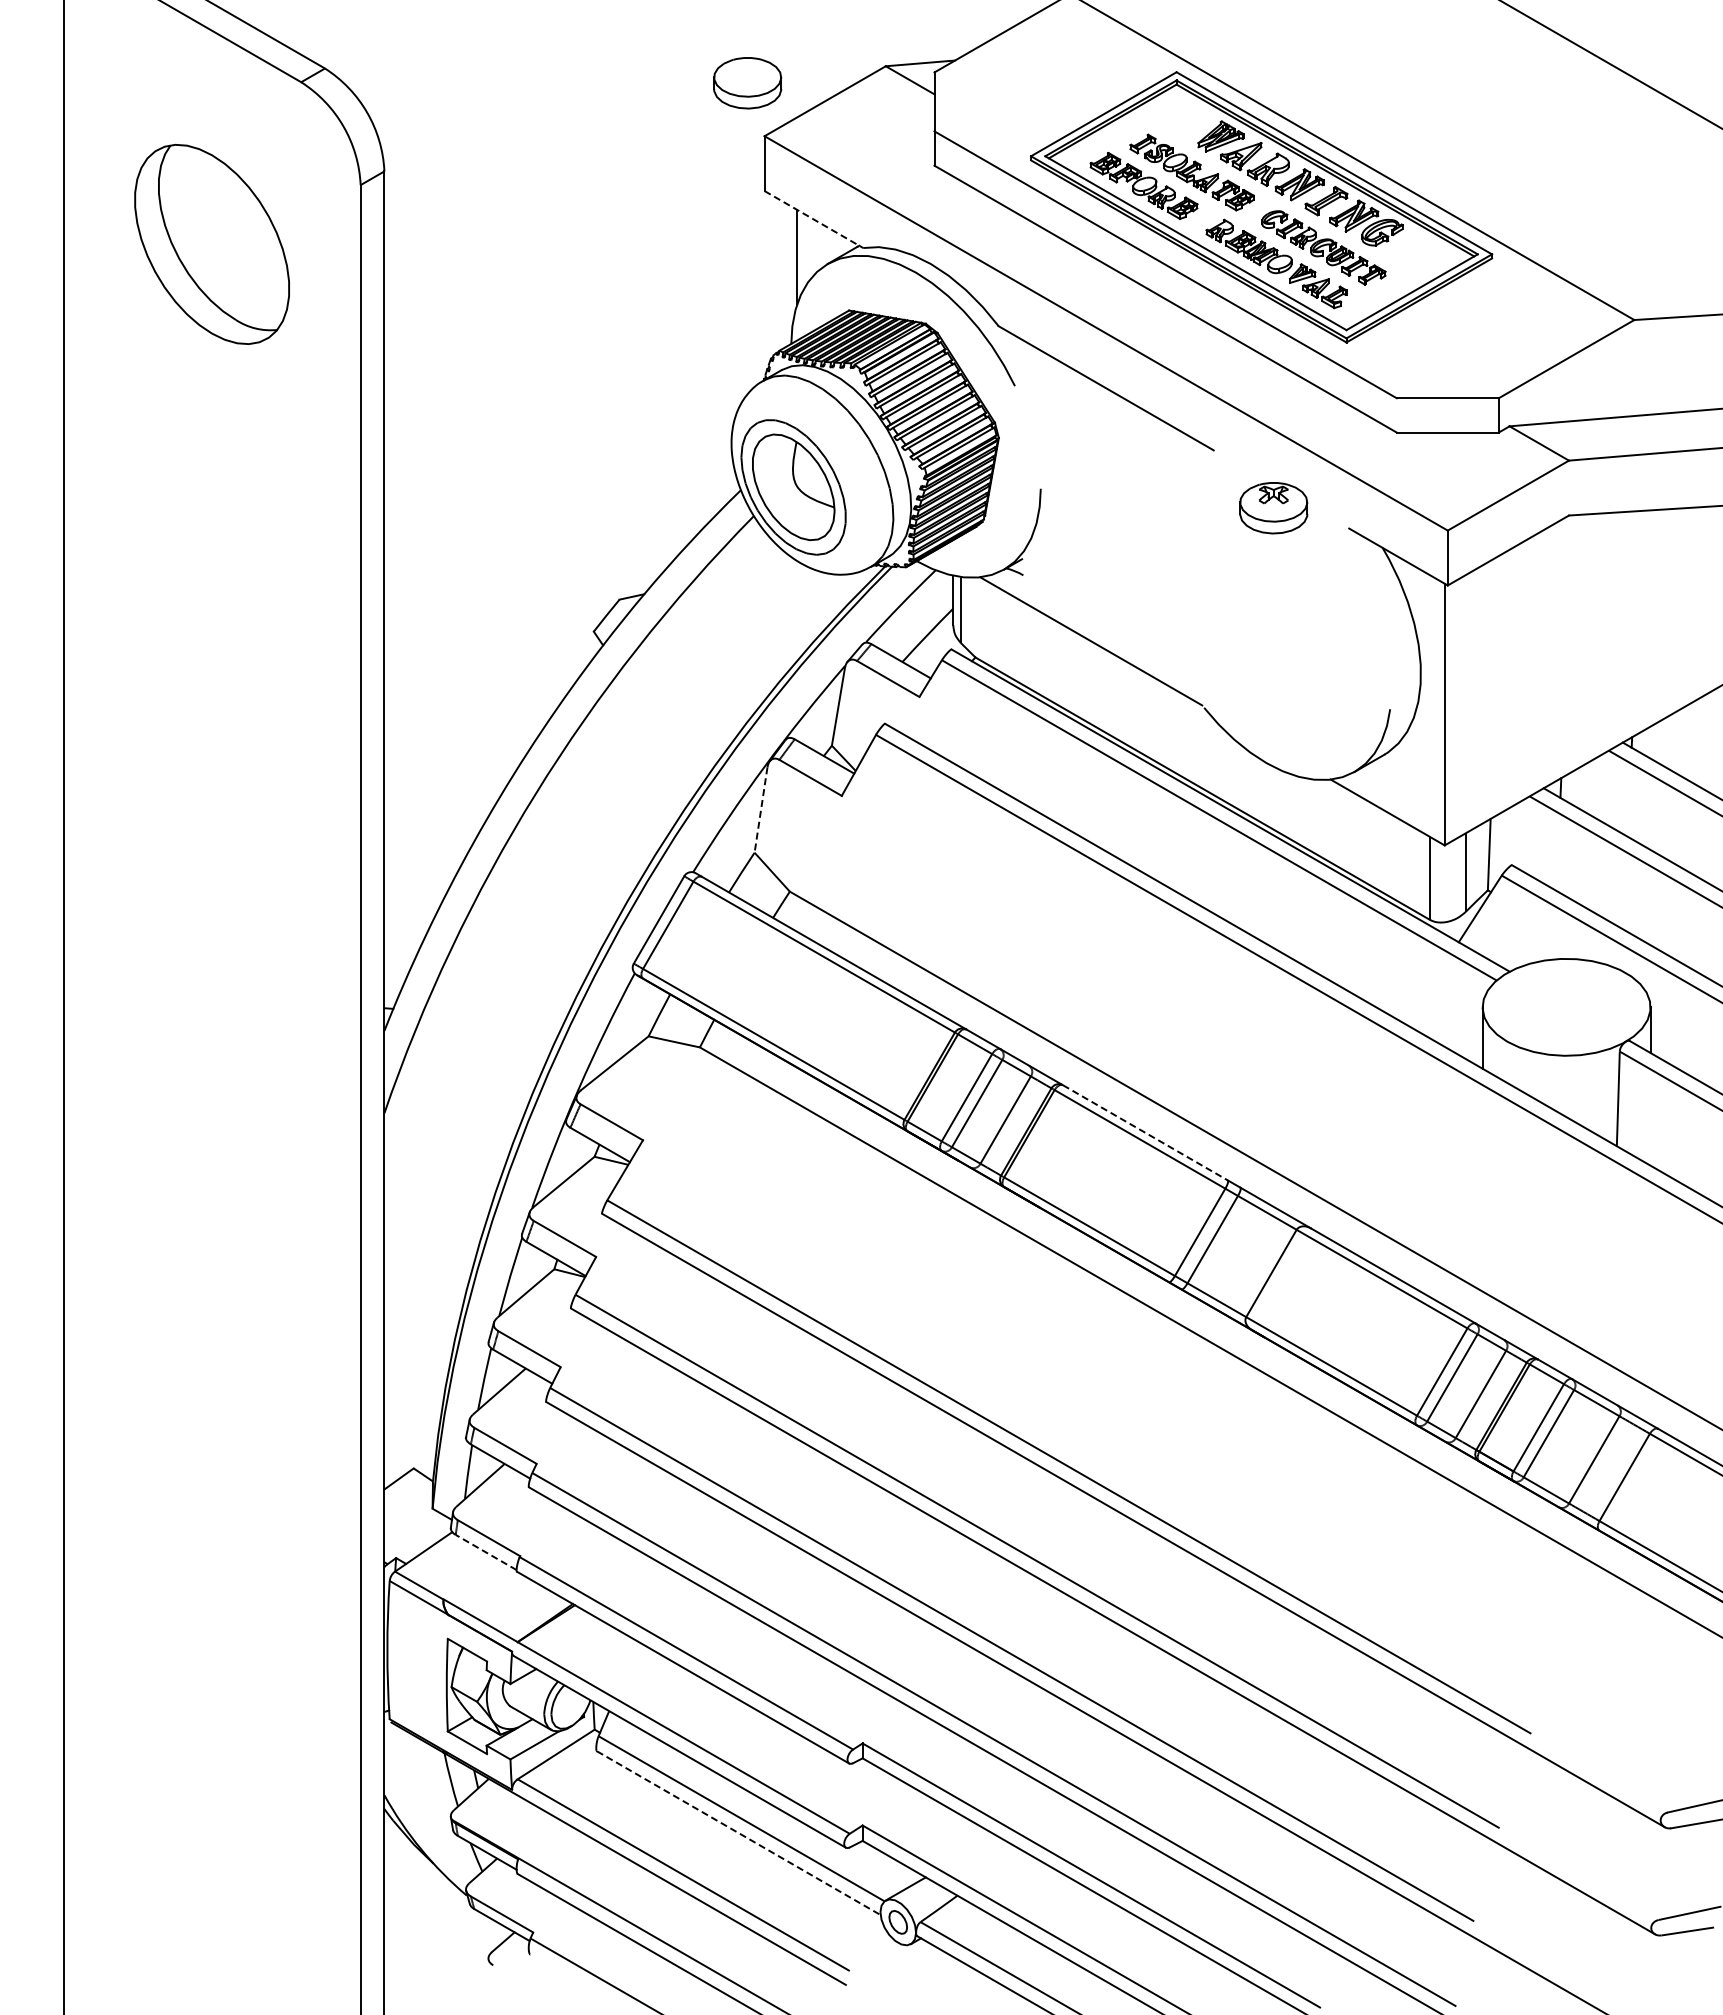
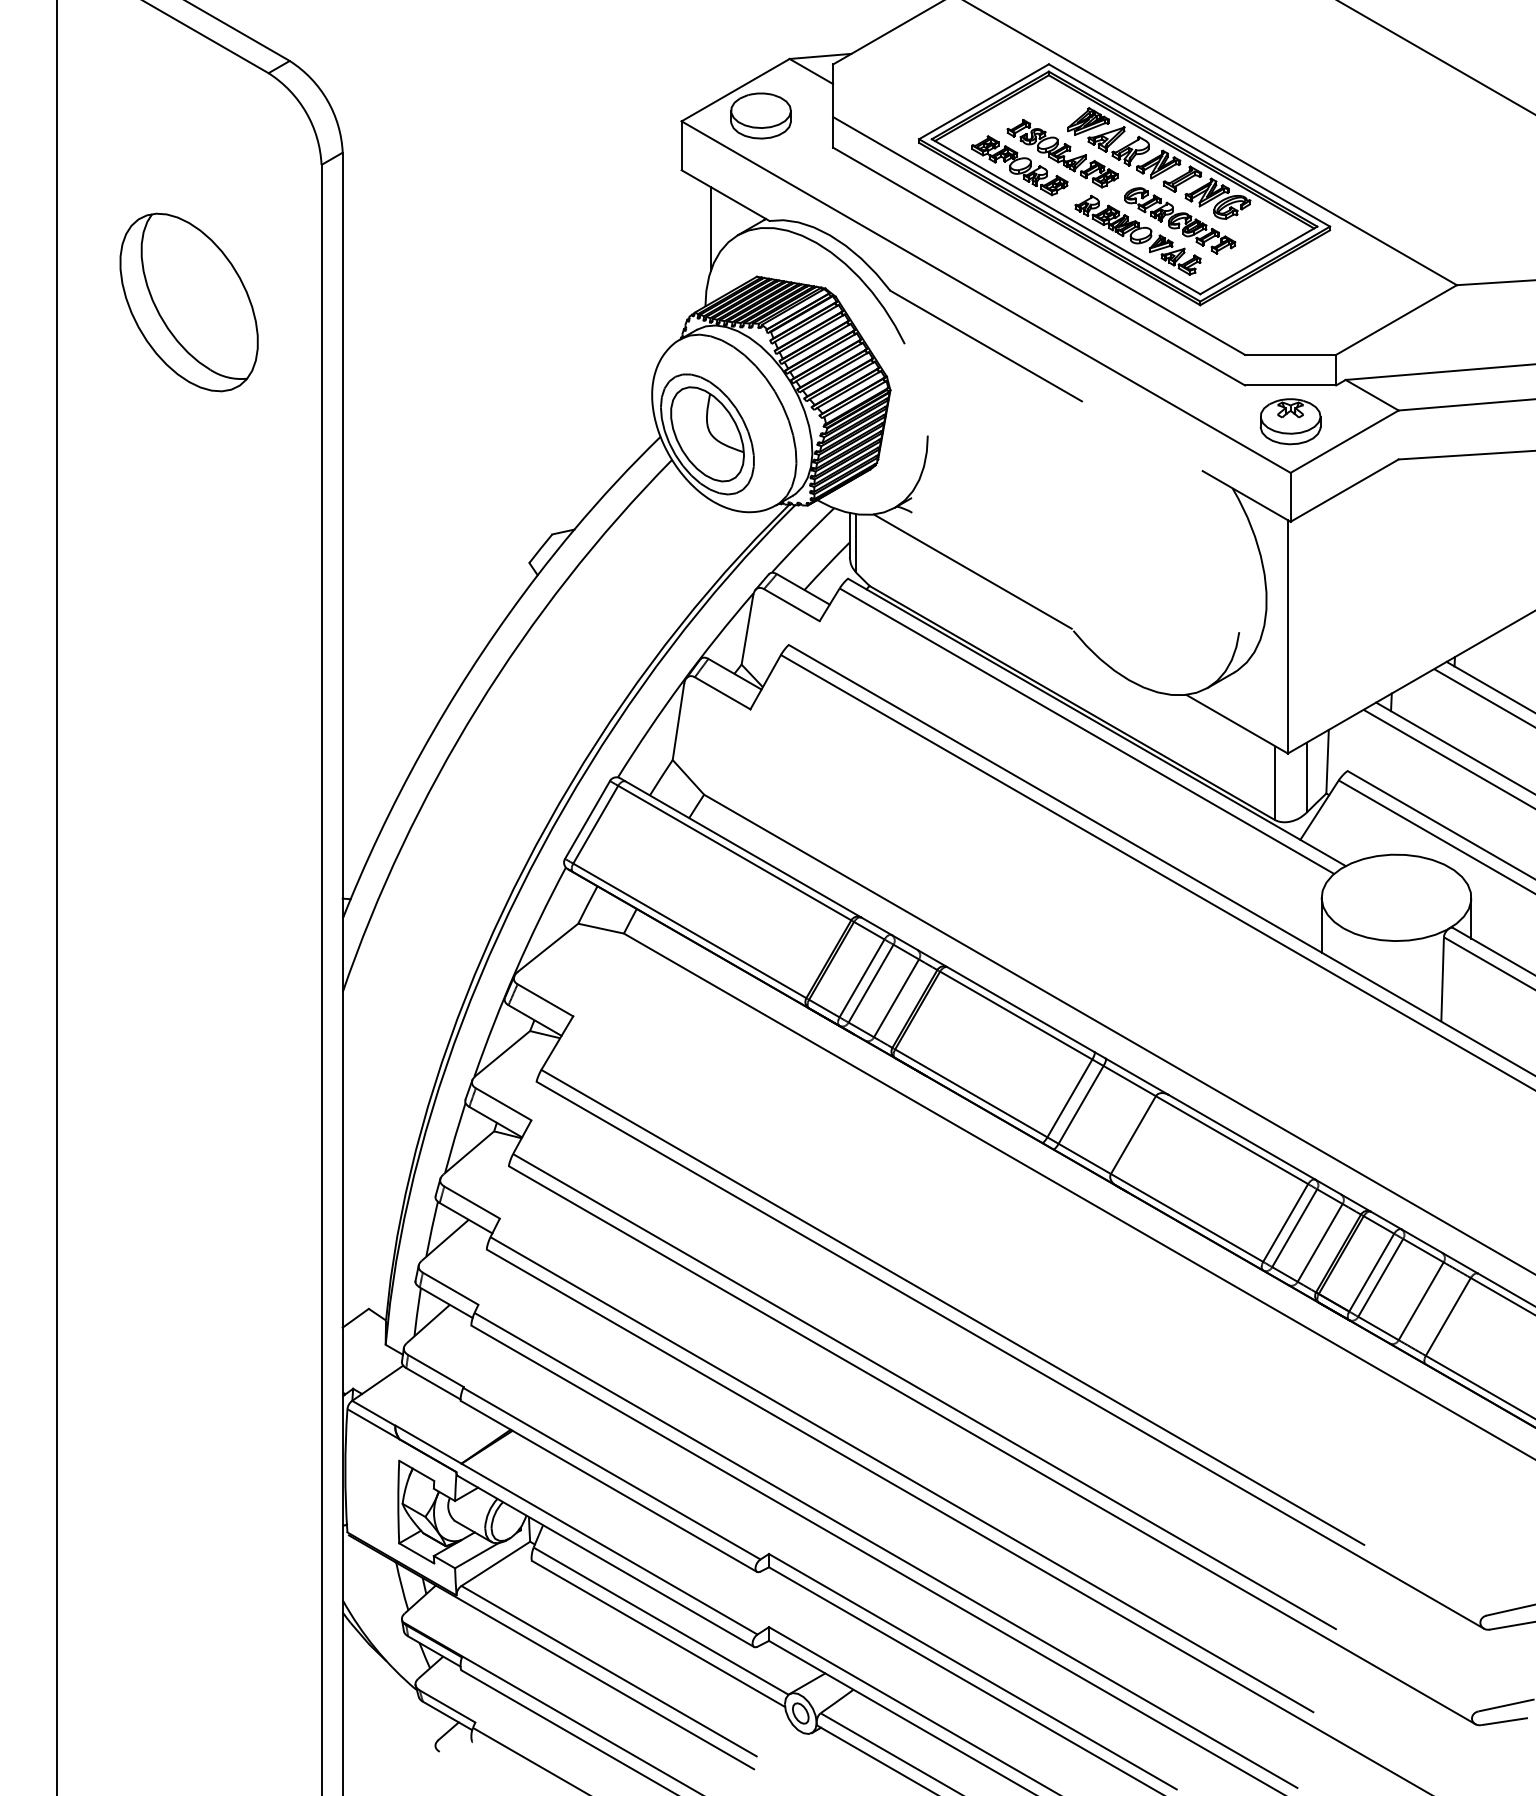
part: (747, 83) -> (760, 116), moved
line: (813, 219) -> (725, 195), dashed -> solid
part: (211, 244) -> (188, 302), moved
part: (1273, 508) -> (1290, 421), moved
line: (760, 810) -> (677, 722), dashed -> solid
line: (1145, 1133) -> (1021, 1010), dashed -> solid
line: (485, 1552) -> (432, 1383), dashed -> solid
line: (738, 1833) -> (658, 1634), dashed -> solid

